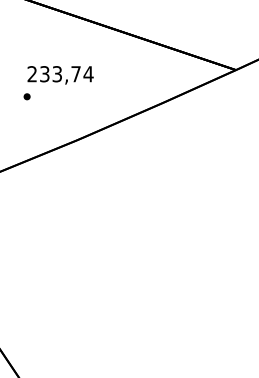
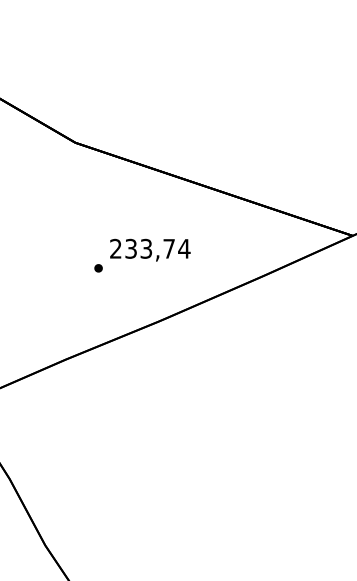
text: (60, 74) -> (150, 249), moved

